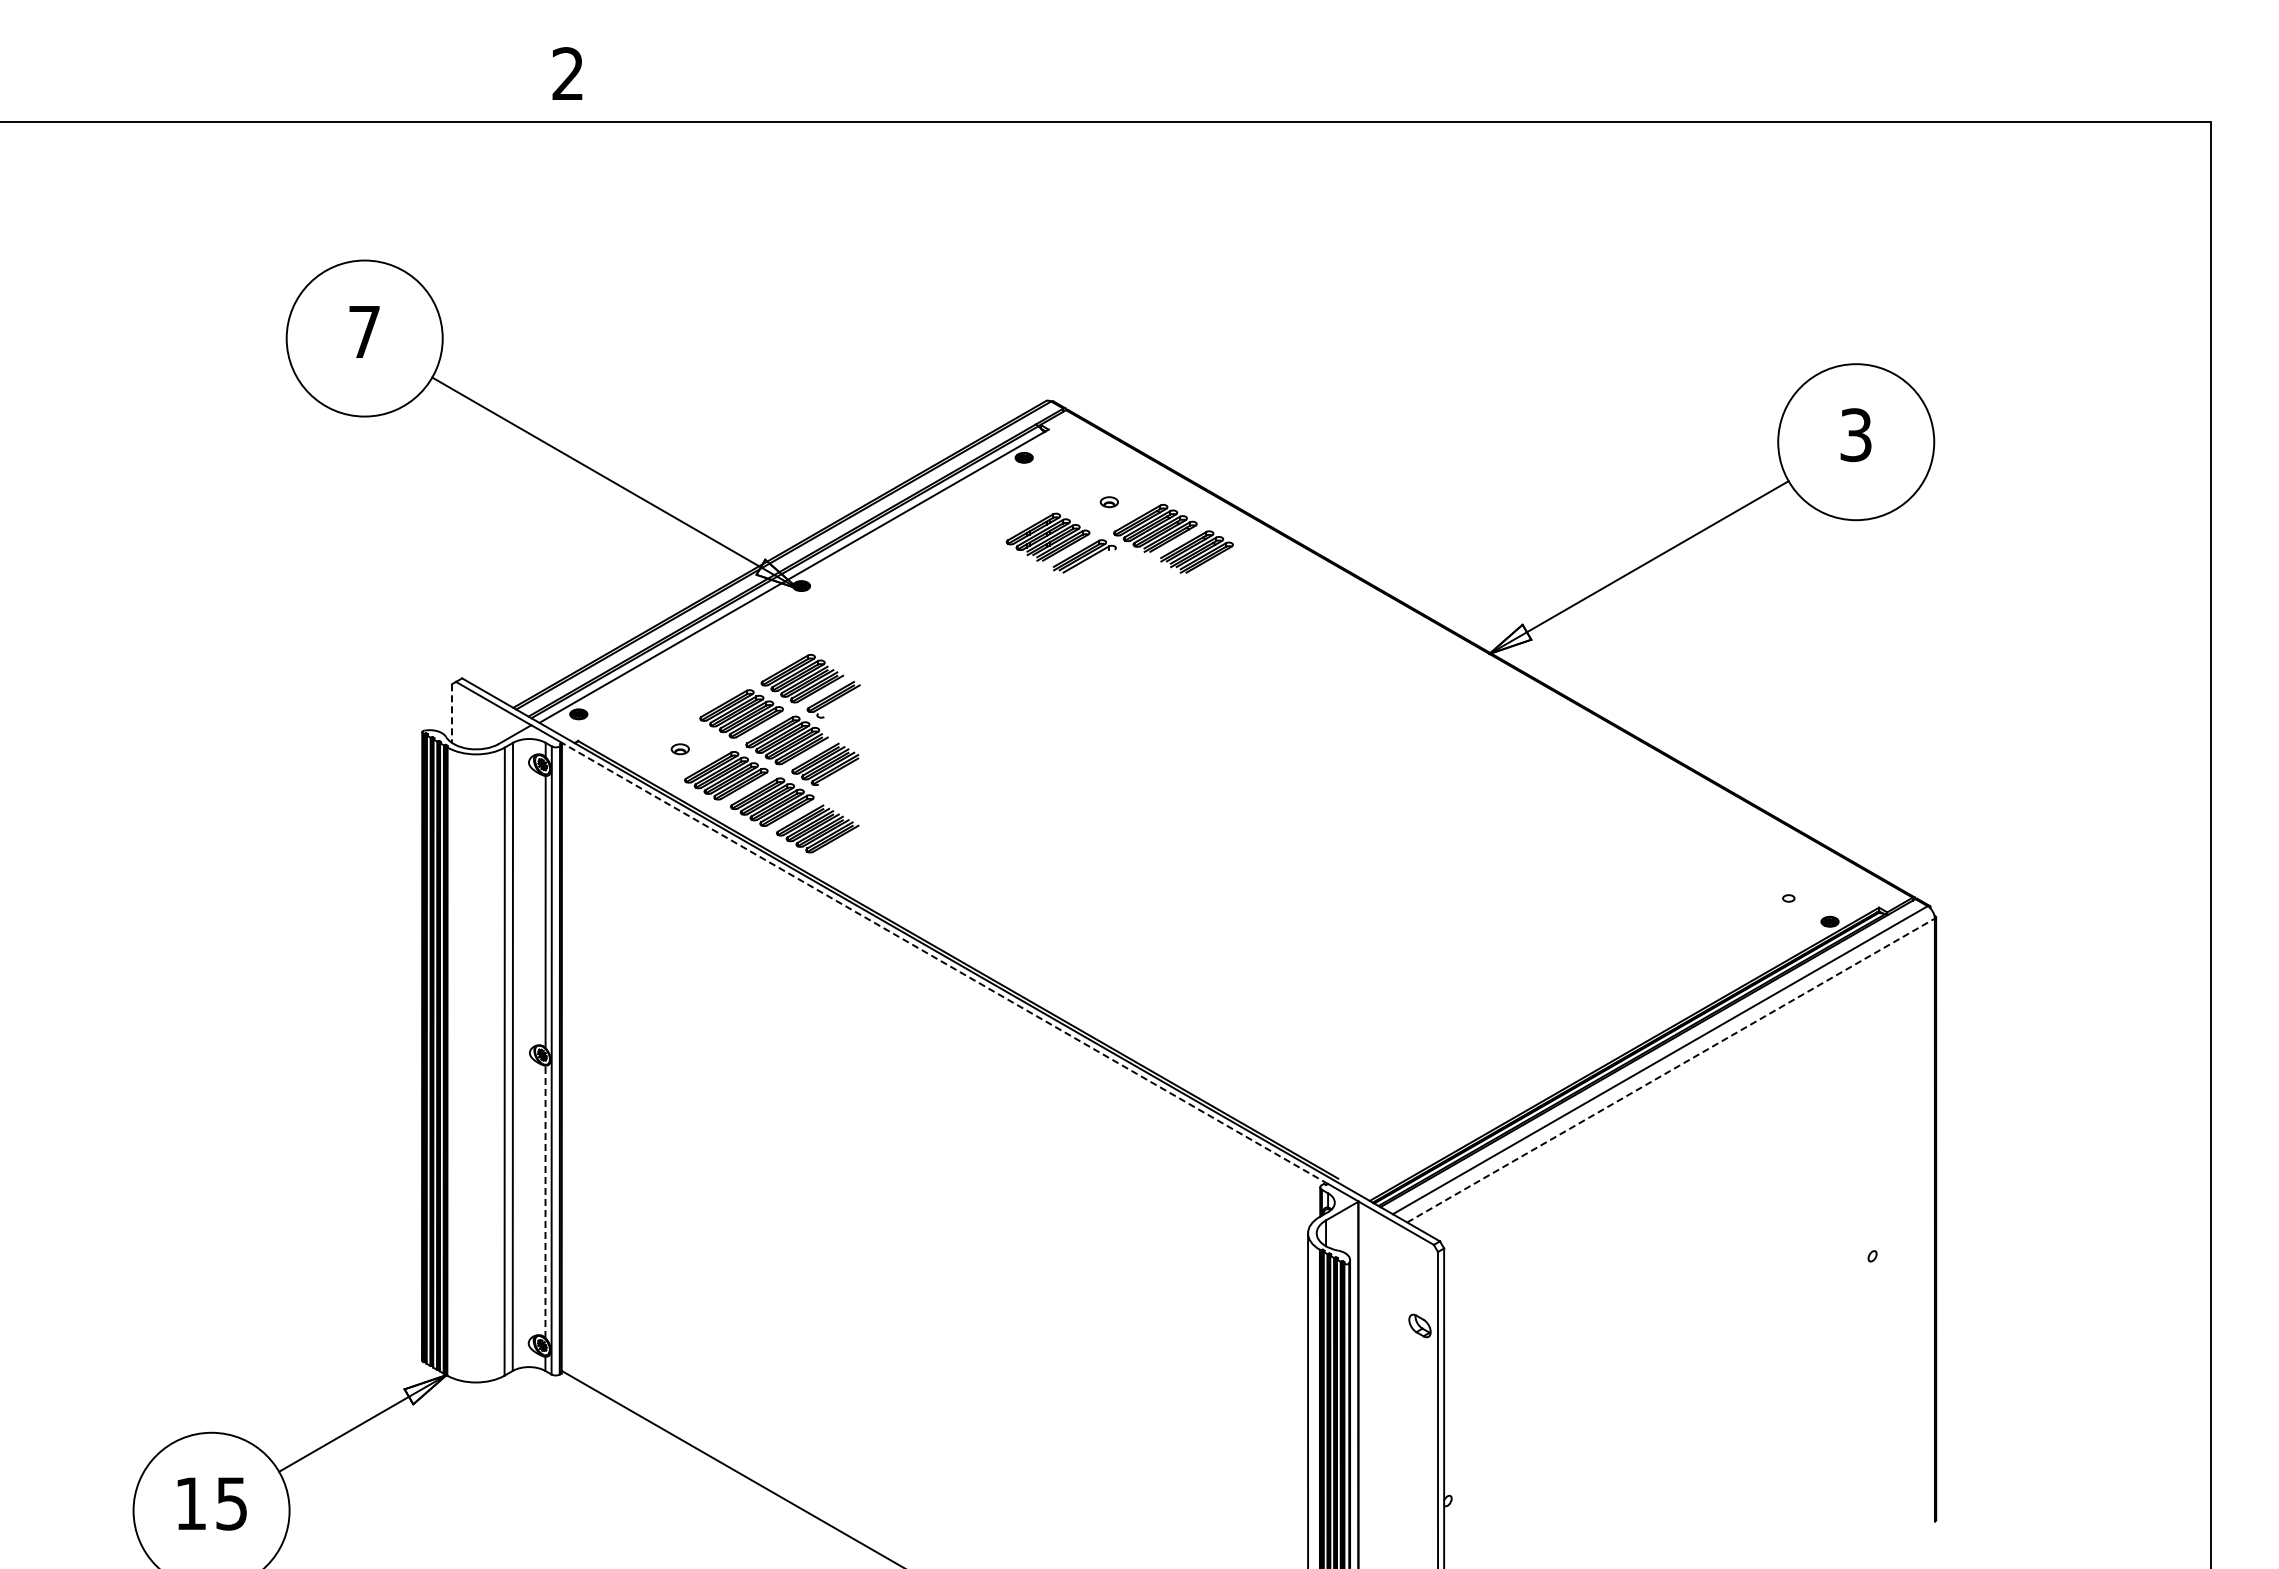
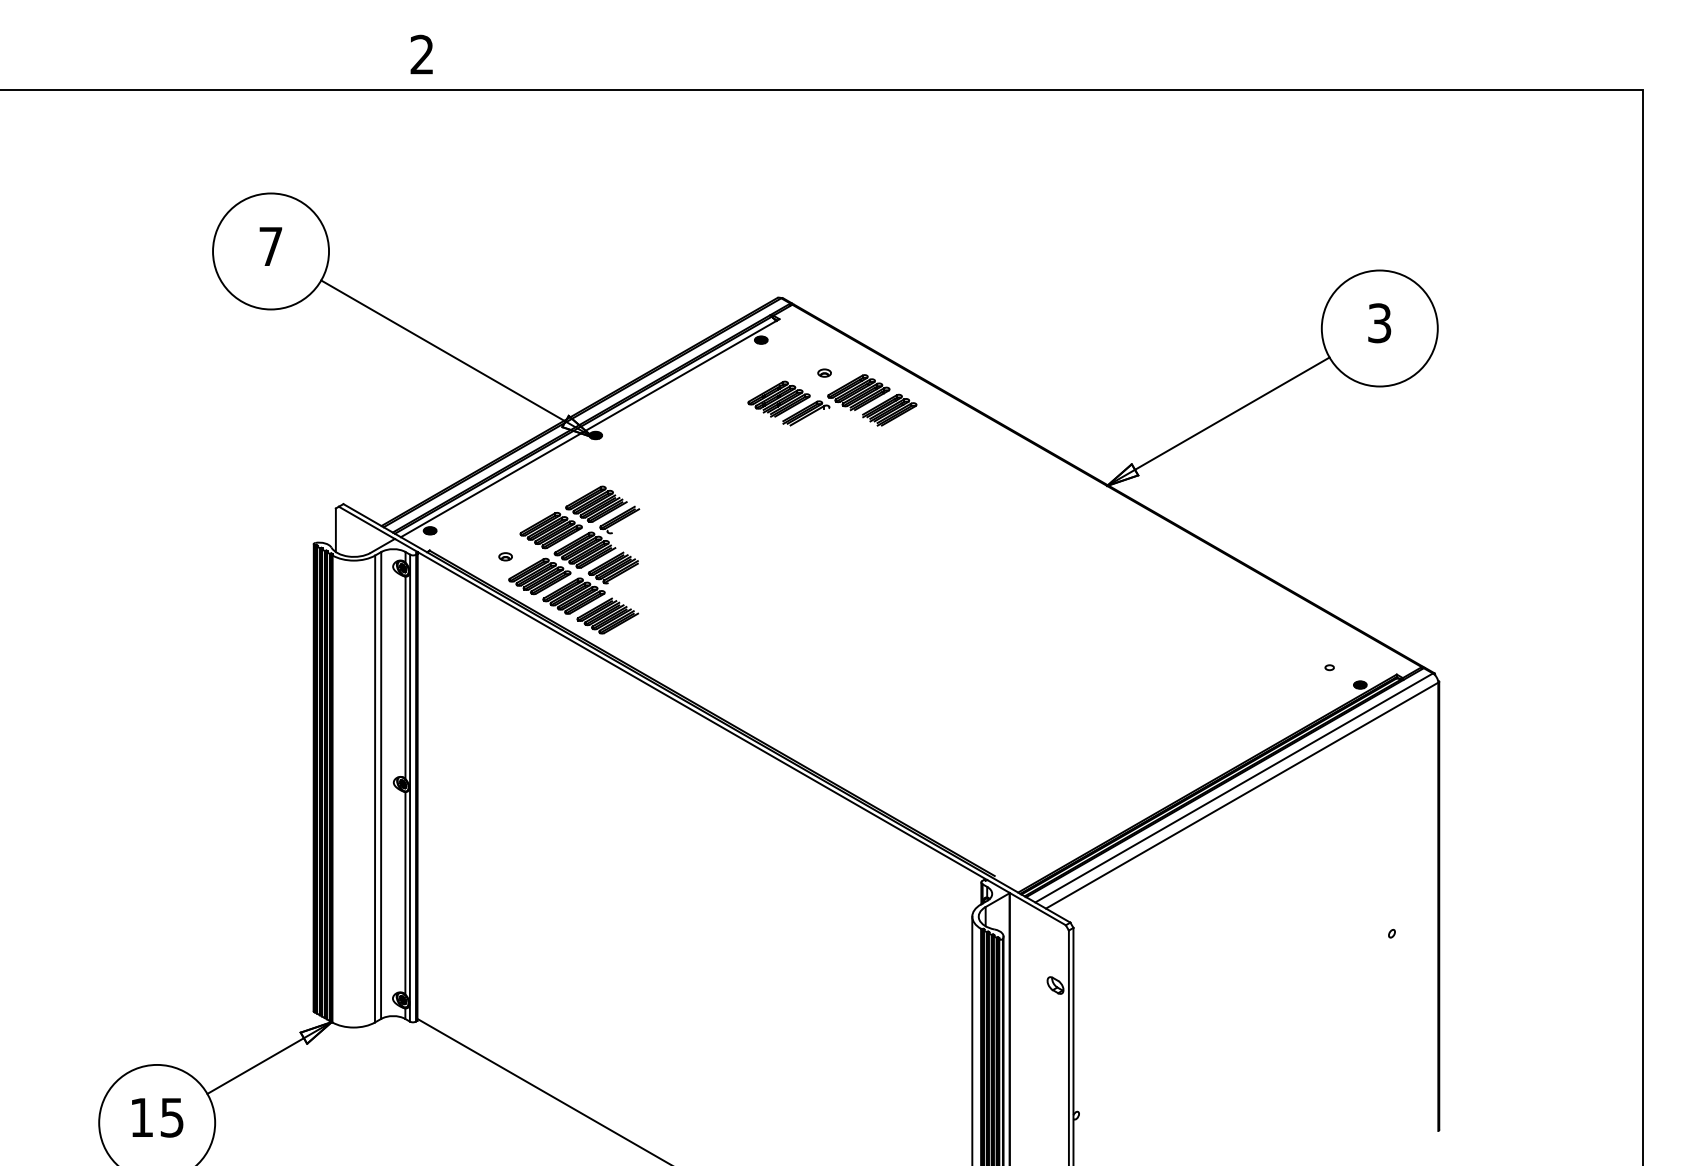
line: (451, 714) -> (335, 530), dashed -> solid
line: (944, 963) -> (702, 716), dashed -> solid
line: (1671, 1070) -> (1242, 795), dashed -> solid
line: (545, 1201) -> (405, 892), dashed -> solid

